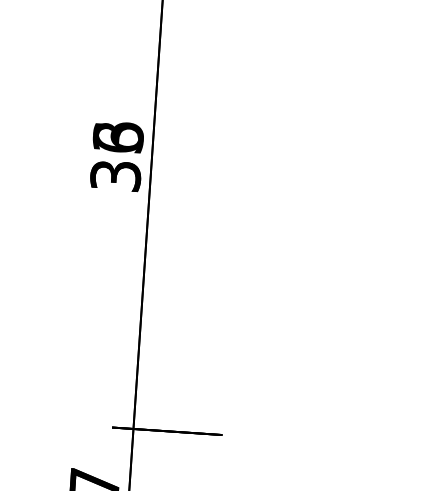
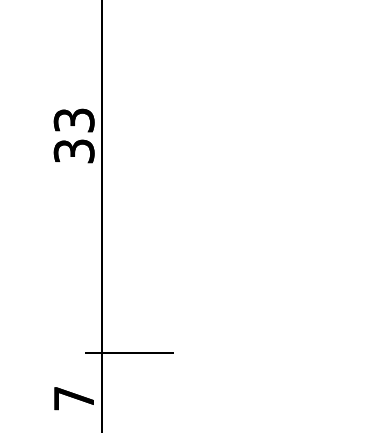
text: (117, 137) -> (73, 120), 36 -> 33

